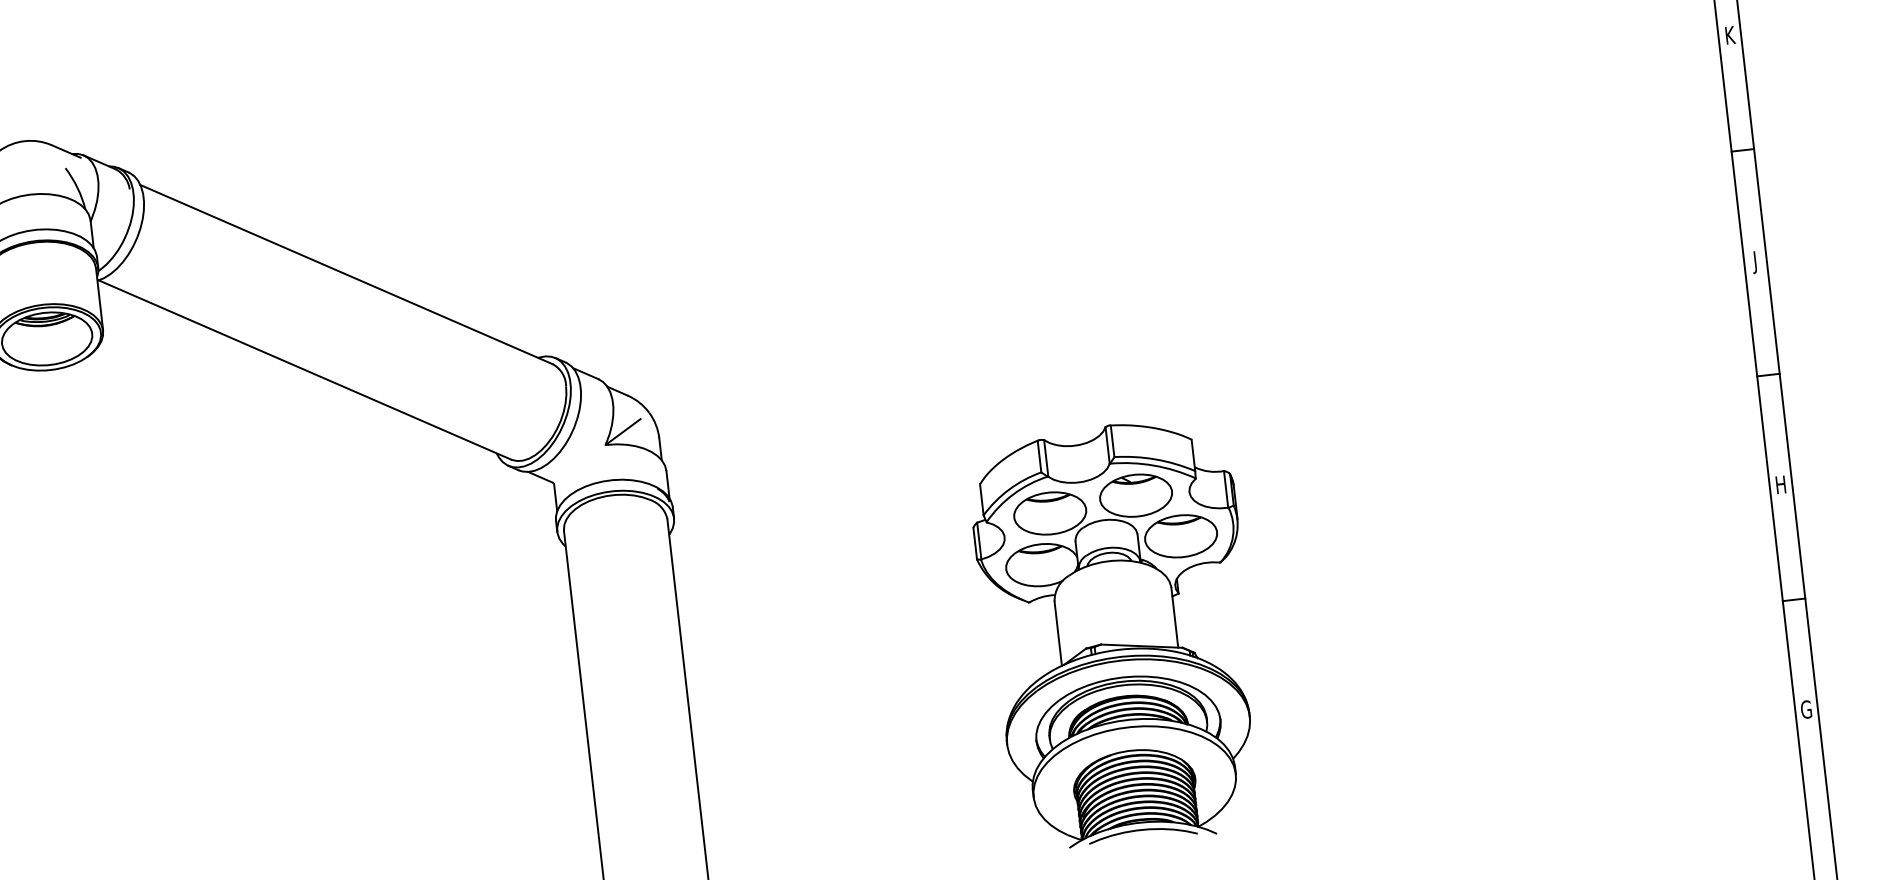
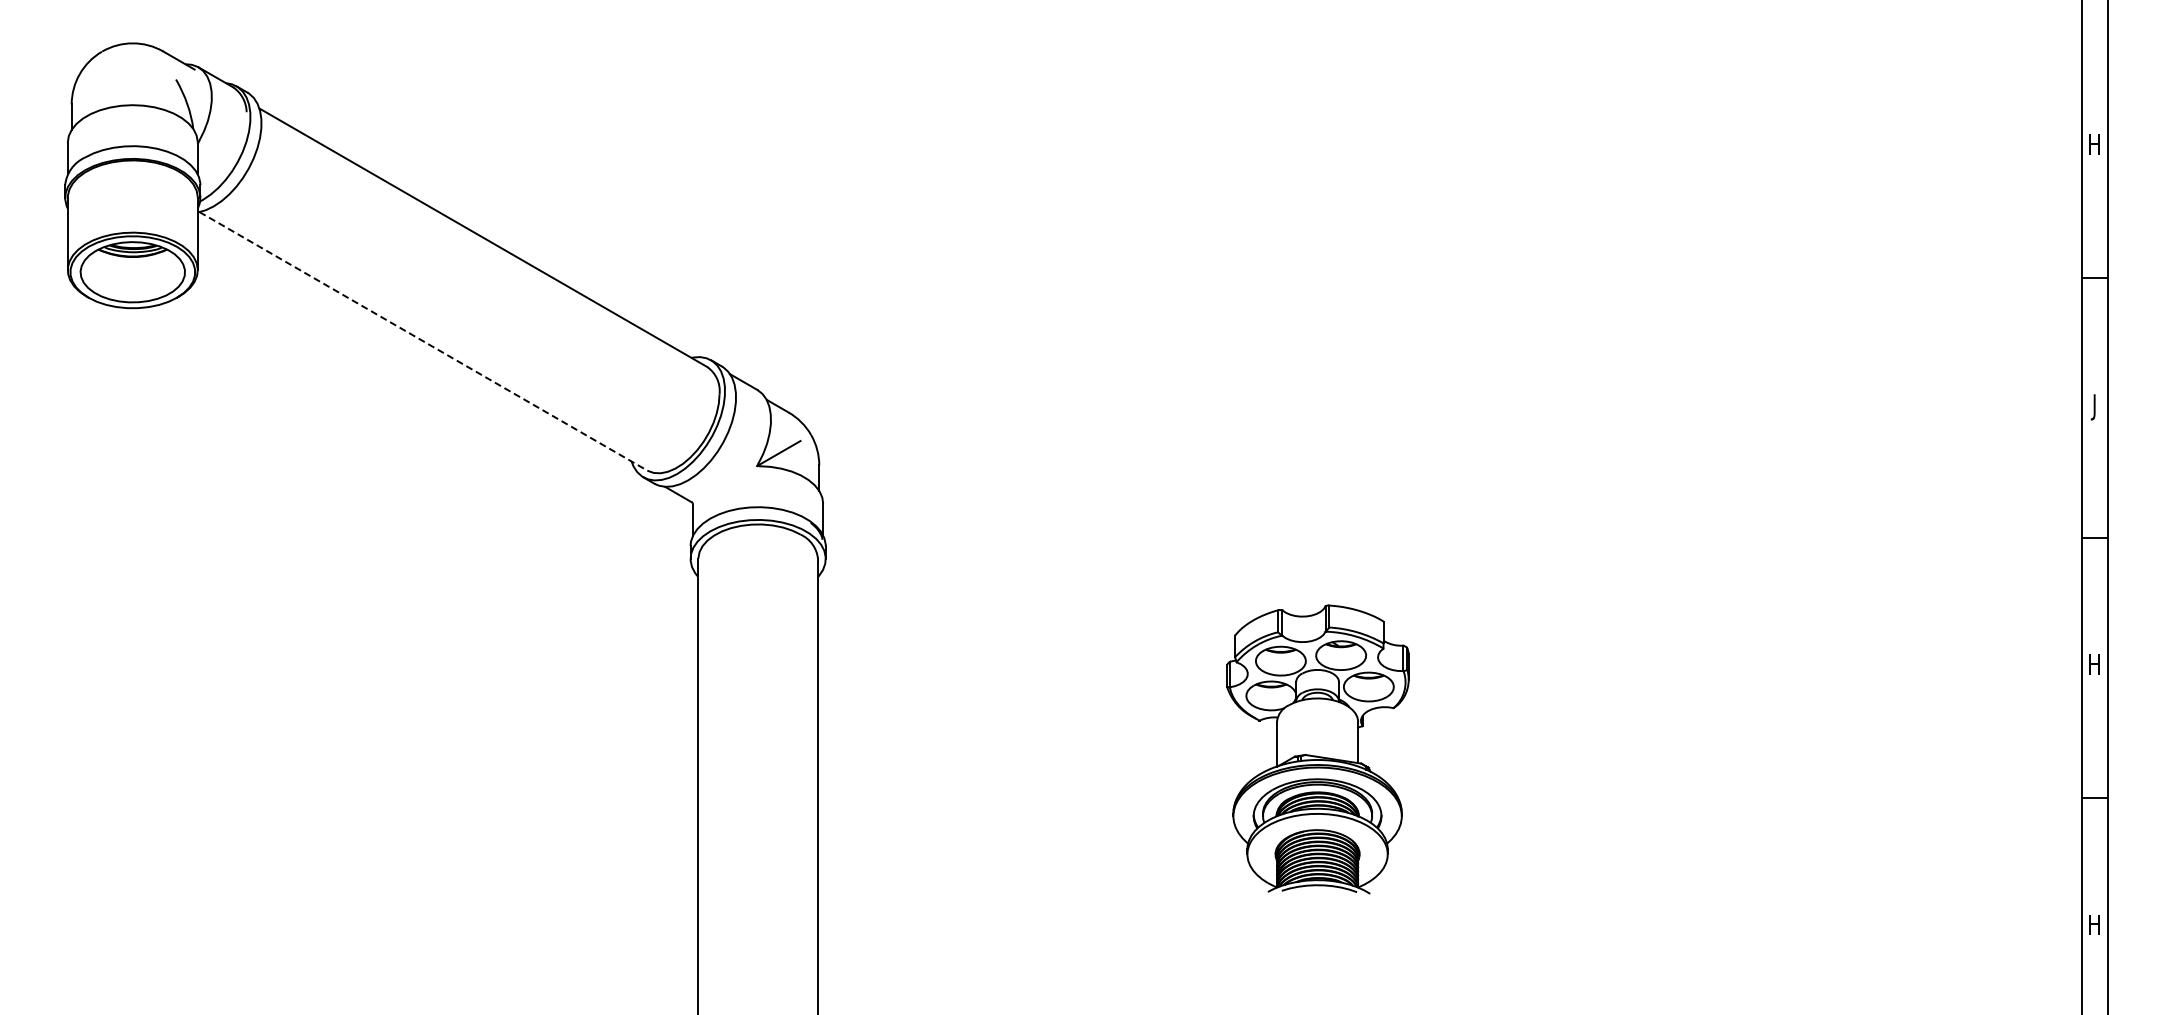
text: (1730, 35) -> (2095, 144), K -> H
line: (305, 370) -> (423, 341), solid -> dashed
part: (1117, 634) -> (1317, 749), size x0.6
text: (1806, 709) -> (2094, 924), G -> H

